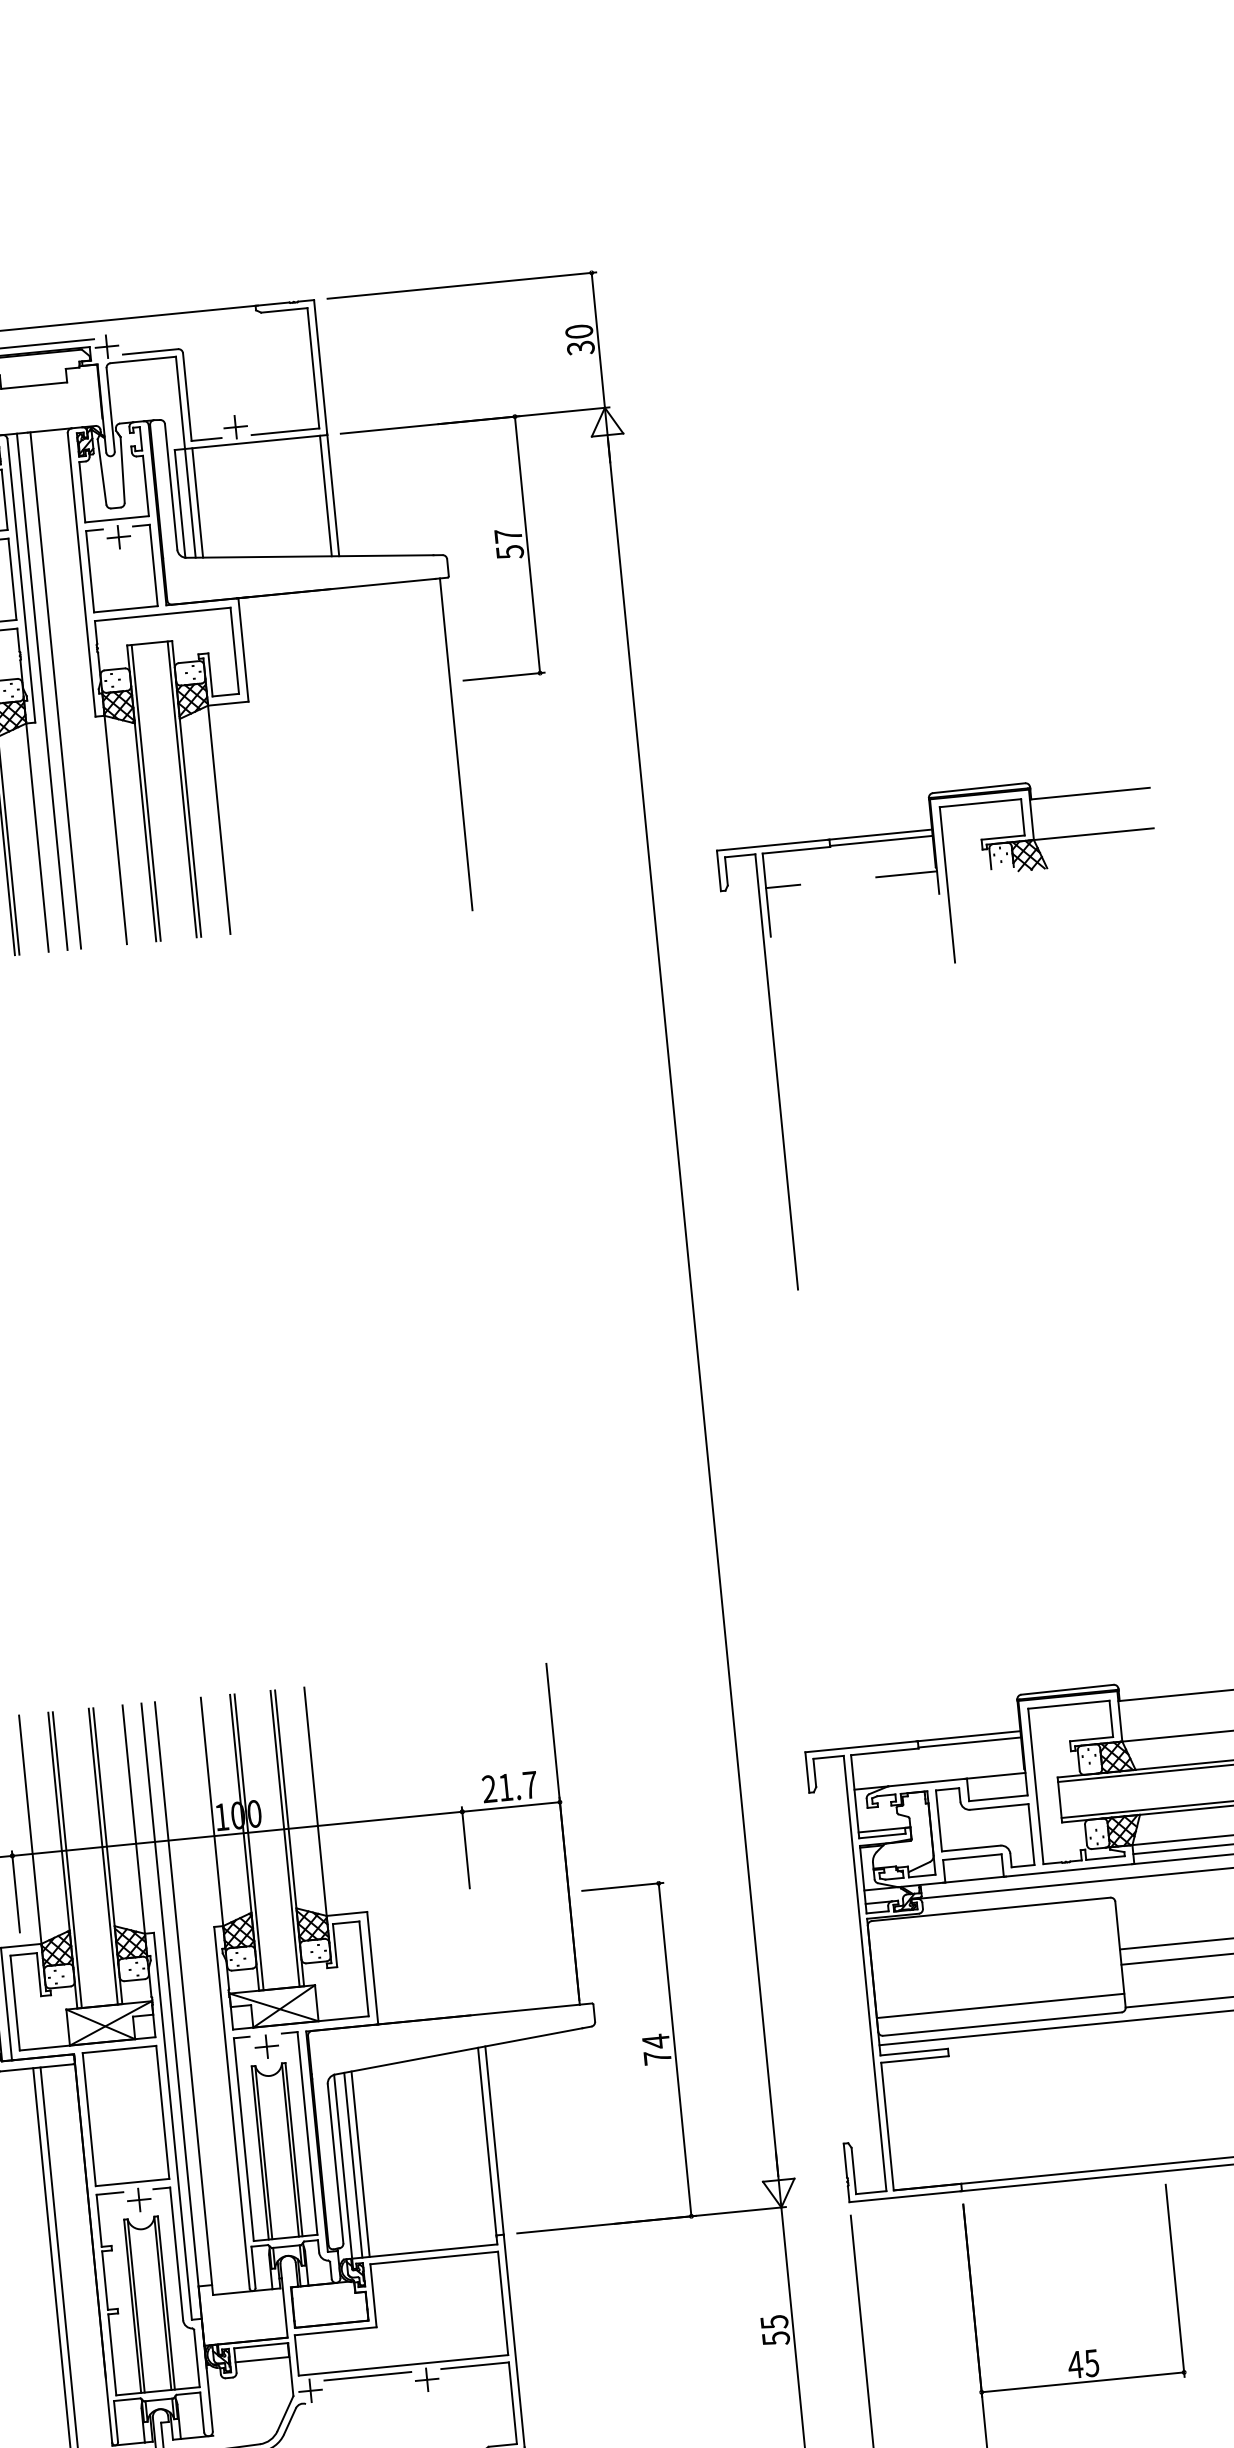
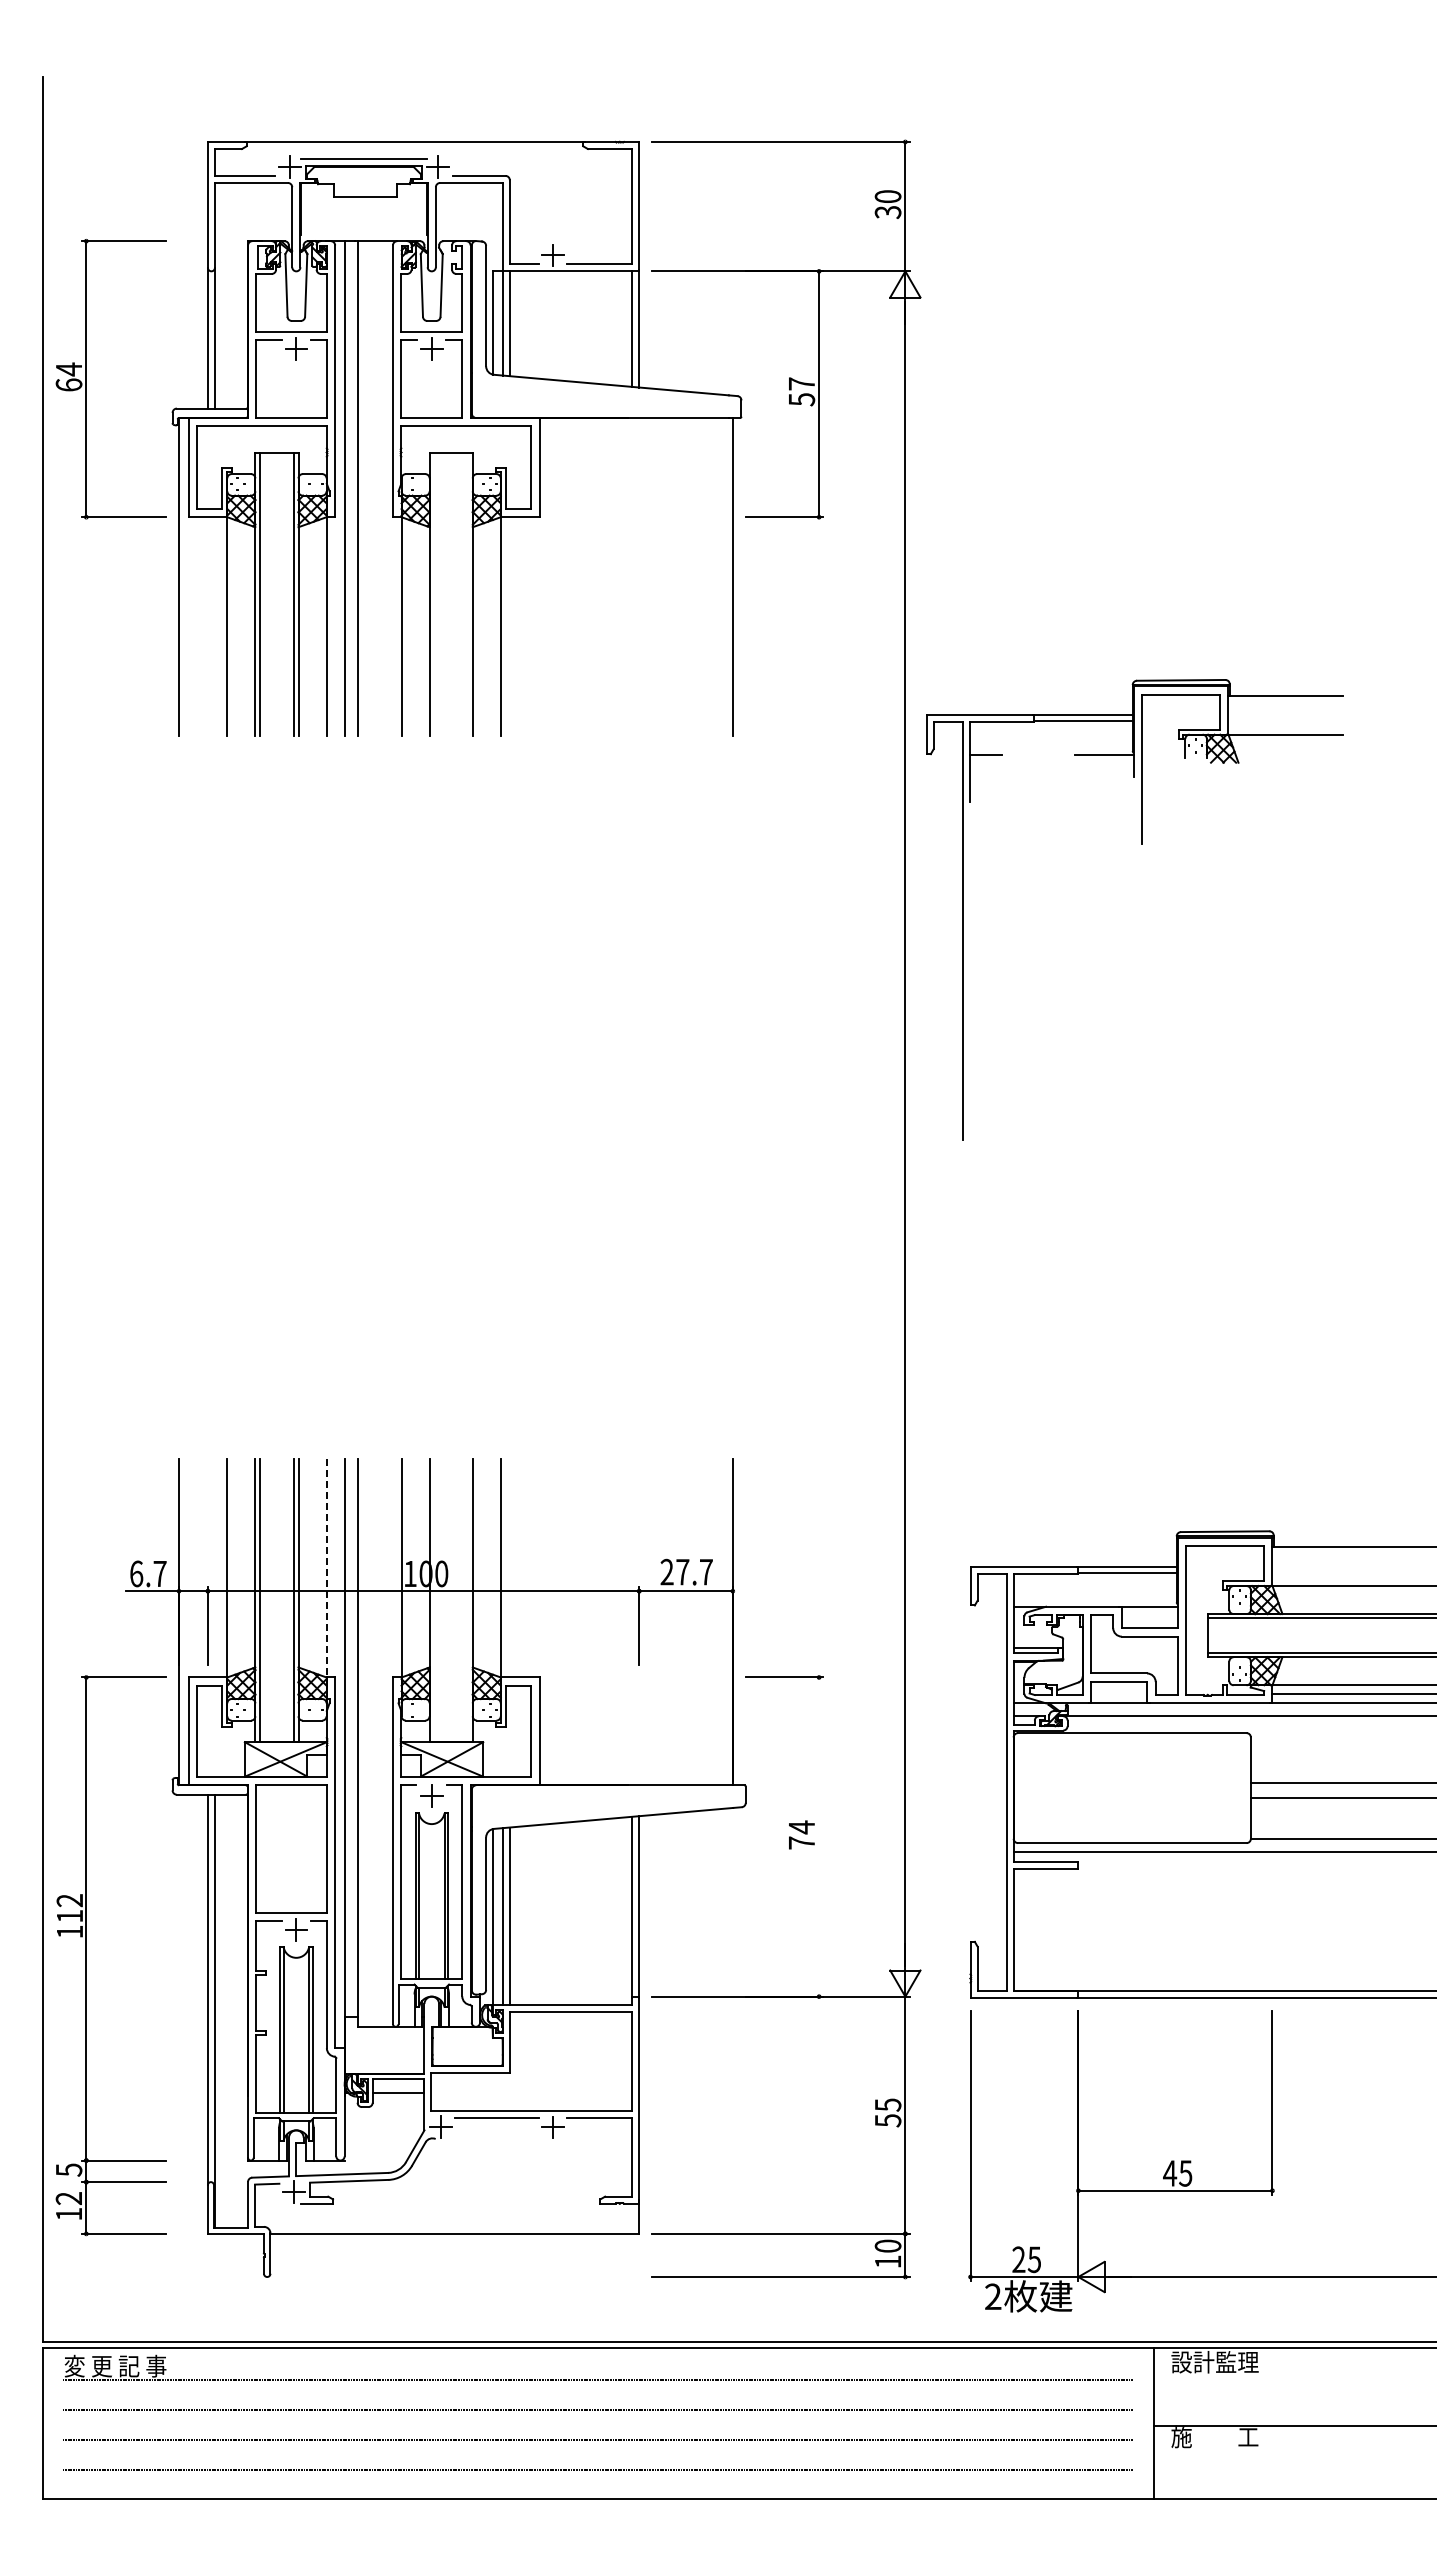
line: (182, 789) -> (468, 594), removed
line: (145, 793) -> (433, 594), removed
part: (954, 963) -> (1141, 844), moved
text: (505, 1787) -> (682, 1572), 21.7 -> 27.7
line: (133, 1821) -> (326, 1569), solid -> dashed
line: (285, 1838) -> (468, 1600), removed
line: (248, 1842) -> (433, 1600), removed
line: (999, 2005) -> (1131, 1825), removed
line: (675, 2049) -> (819, 1836), removed

